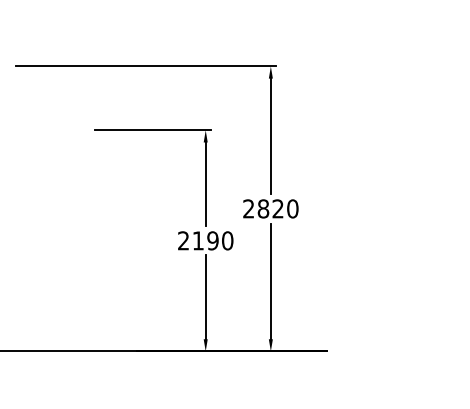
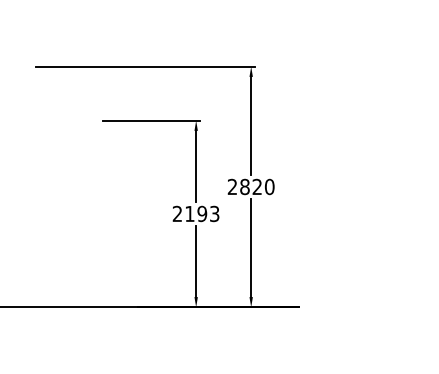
text: (227, 240) -> (214, 213), 2190 -> 2193

